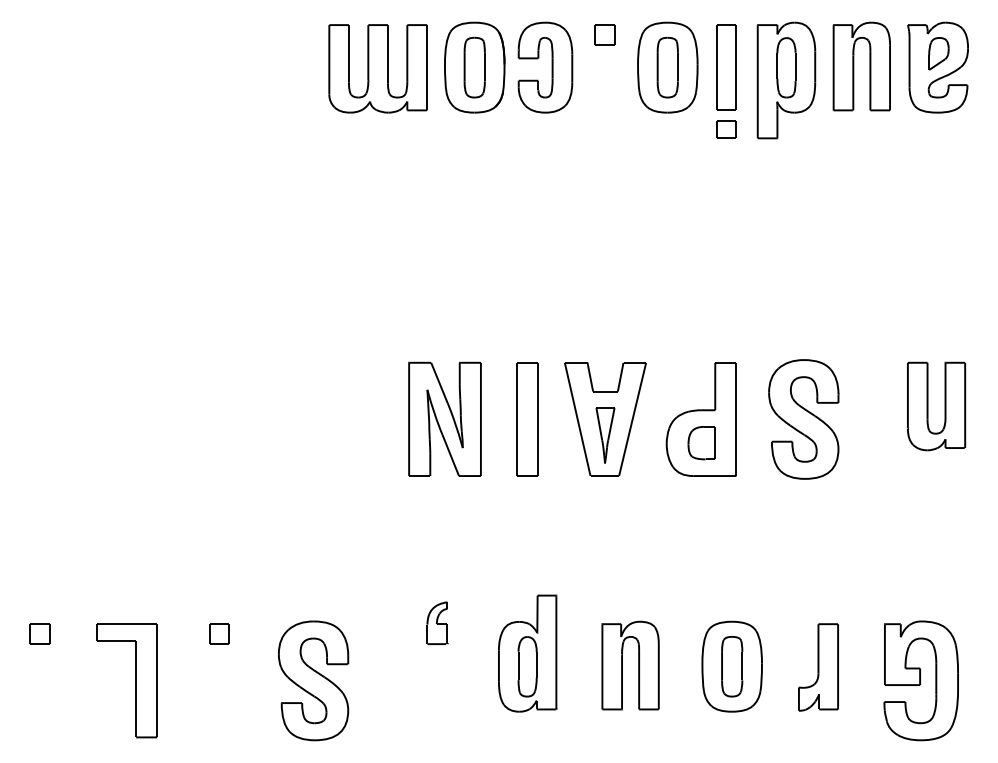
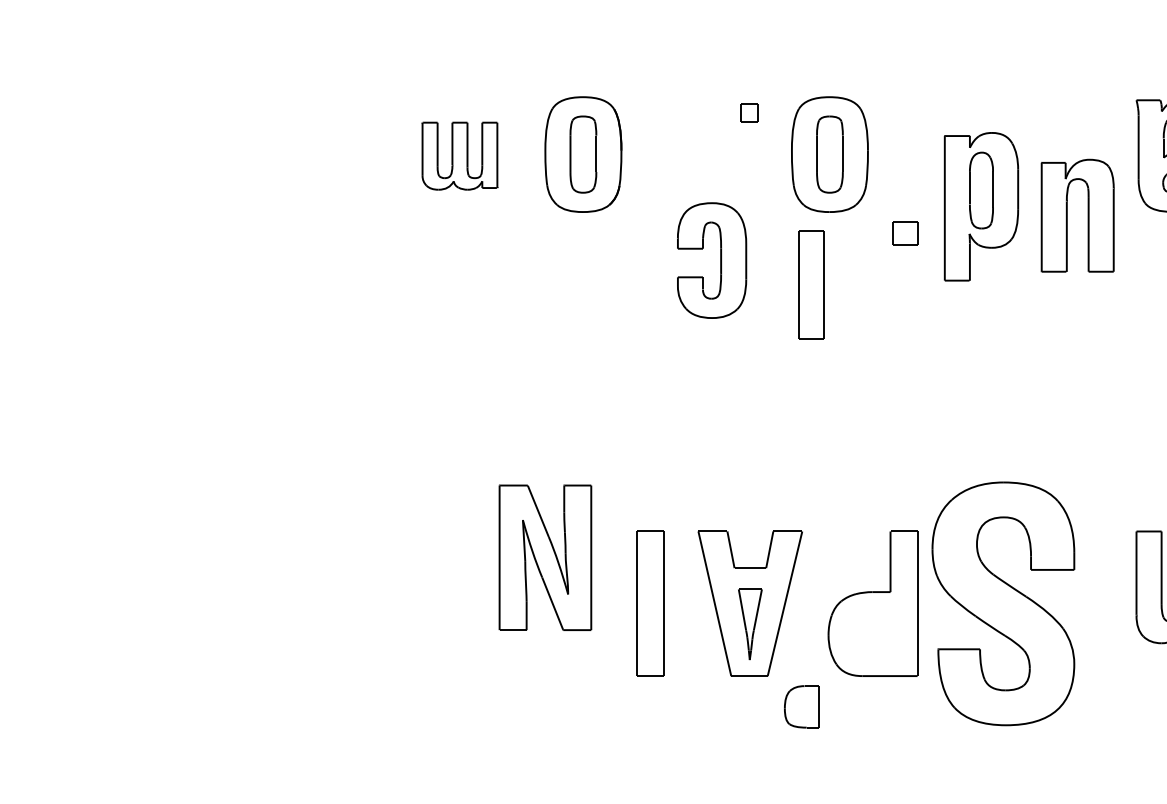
part: (604, 34) -> (749, 112), size x0.7
part: (854, 66) -> (1068, 215), moved
part: (545, 67) -> (712, 260), moved
part: (726, 67) -> (811, 284), moved
part: (377, 68) -> (459, 155), size x0.6
part: (786, 80) -> (981, 206), moved
part: (444, 418) -> (544, 556), moved
part: (803, 419) -> (1003, 603), size x1.6
part: (701, 443) -> (801, 707), moved

